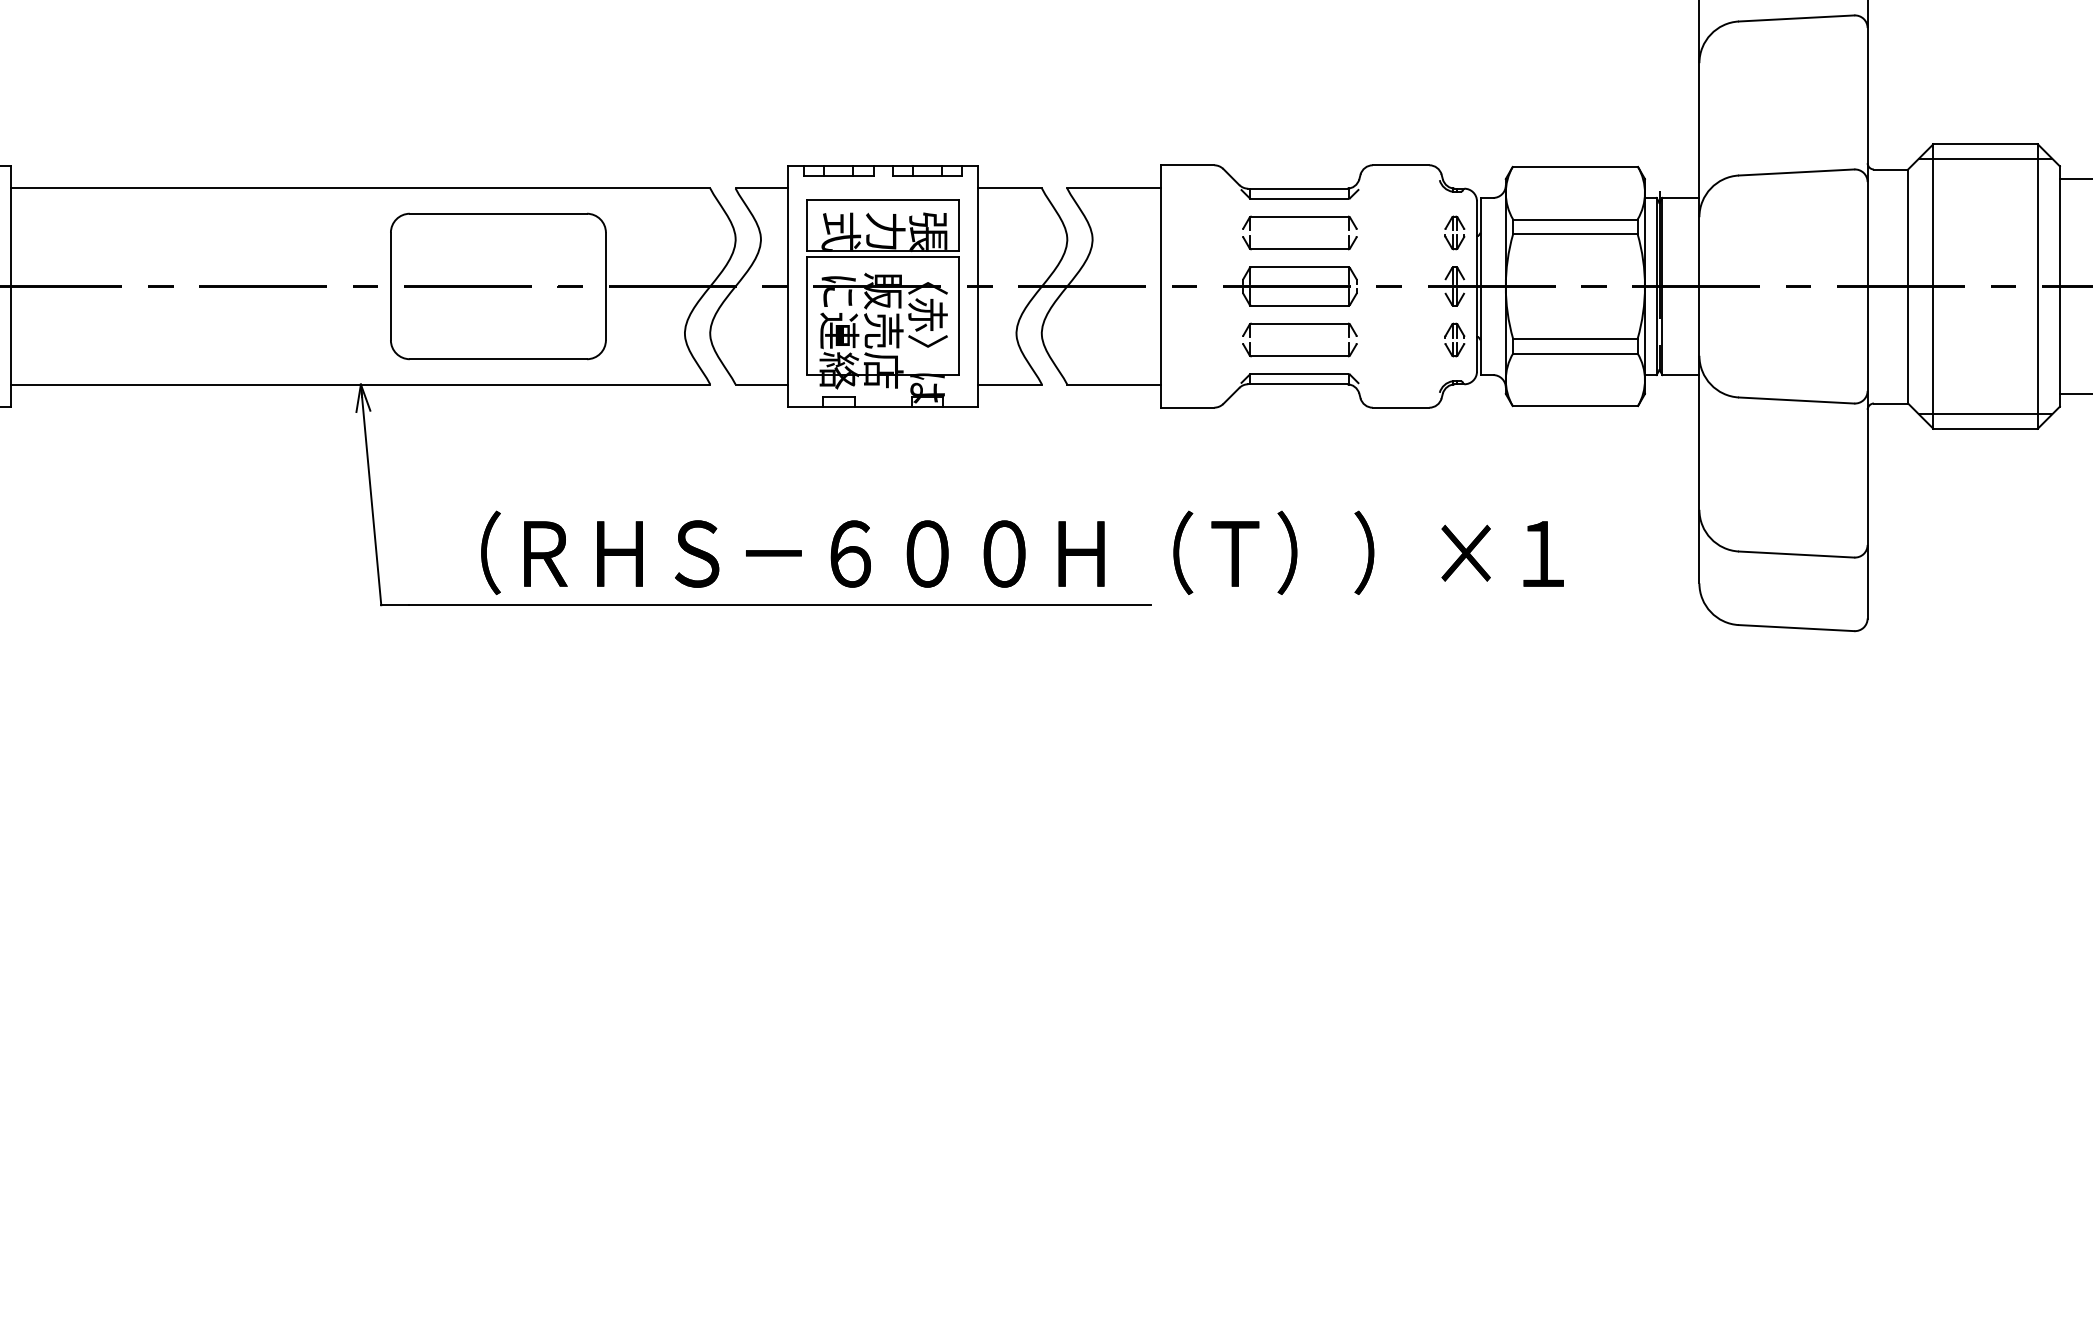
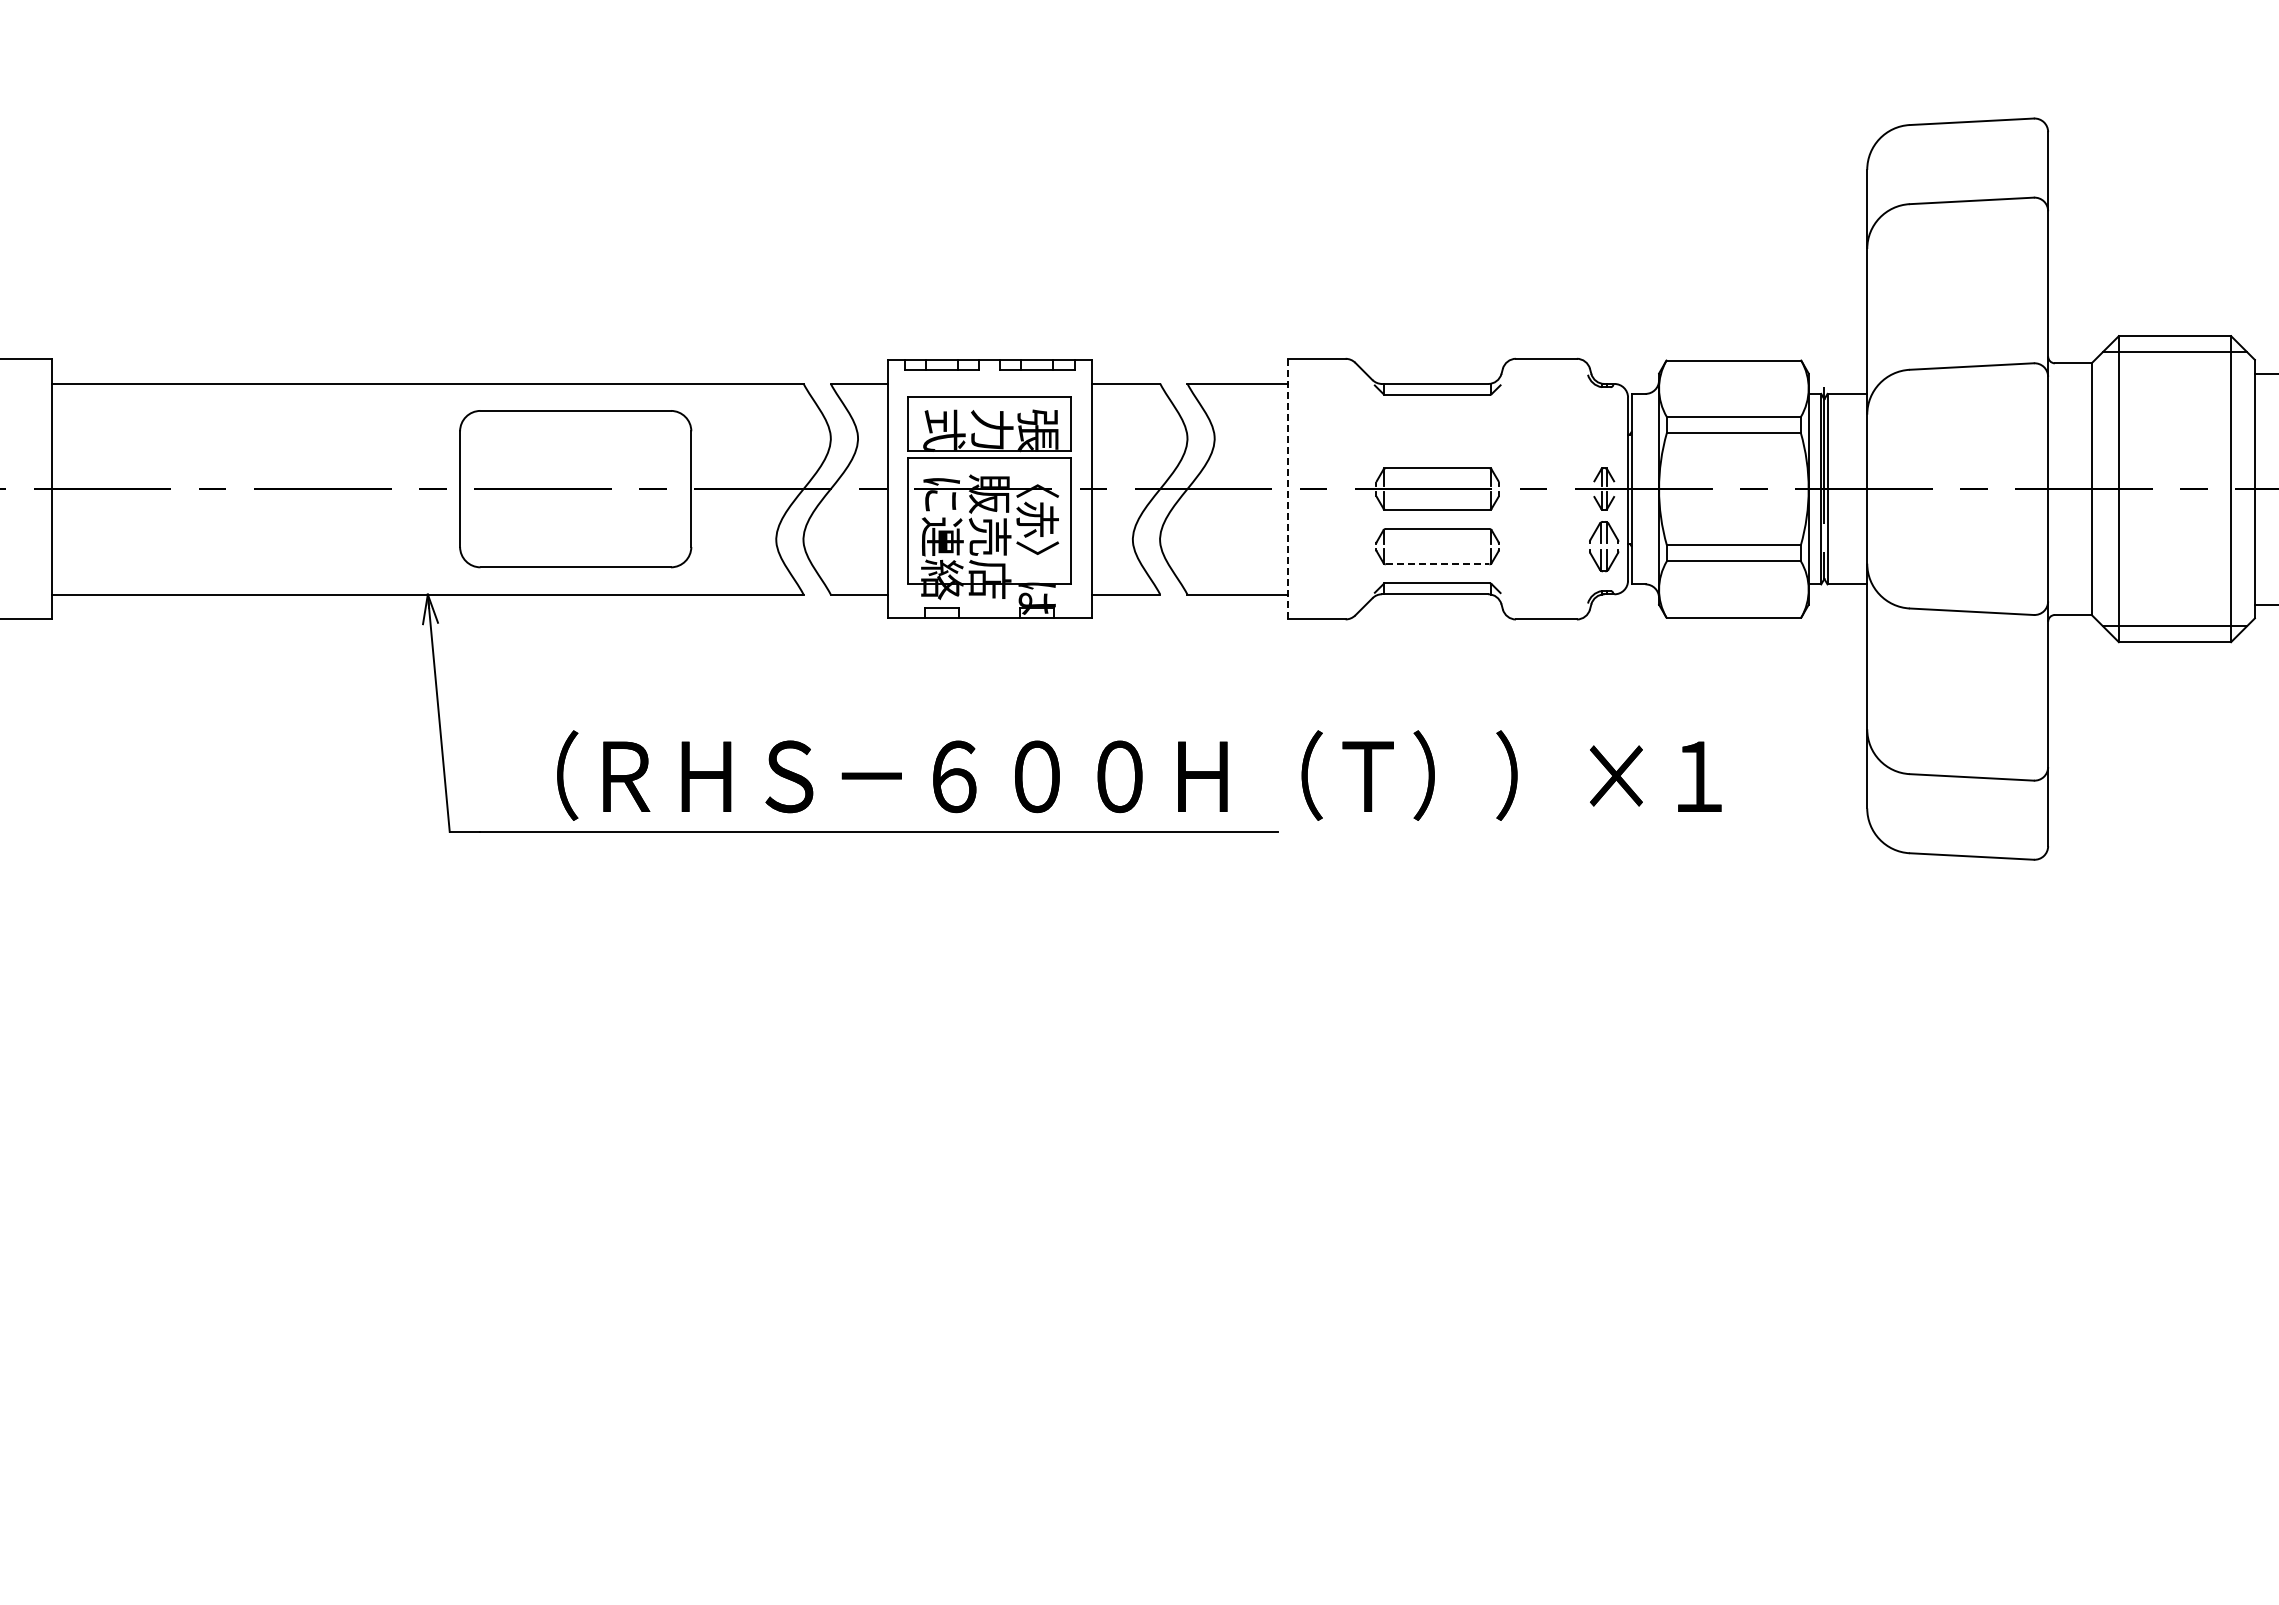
part: (1299, 217) -> (1437, 414), removed
part: (1455, 232) -> (1604, 431), removed
line: (1160, 286) -> (1287, 489), solid -> dashed
part: (1455, 339) -> (1604, 546), size x1.4
line: (1299, 356) -> (1437, 564), solid -> dashed

